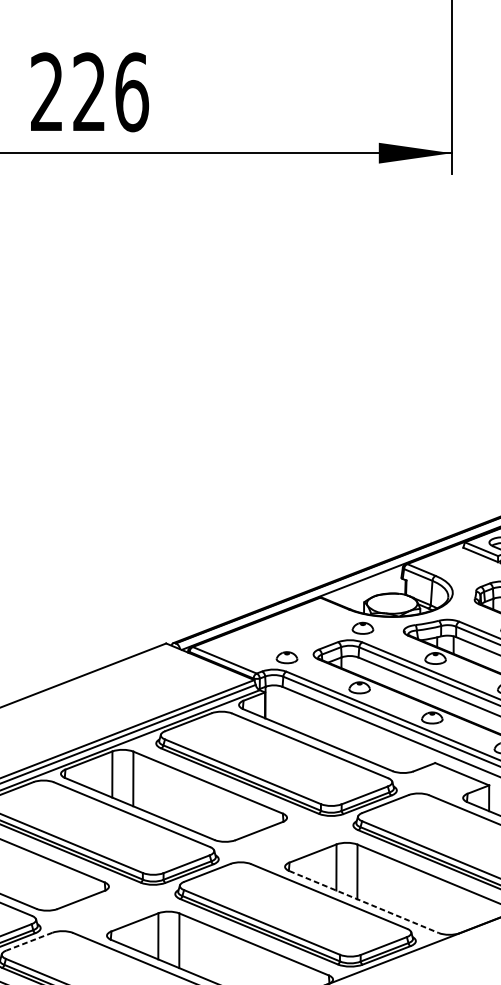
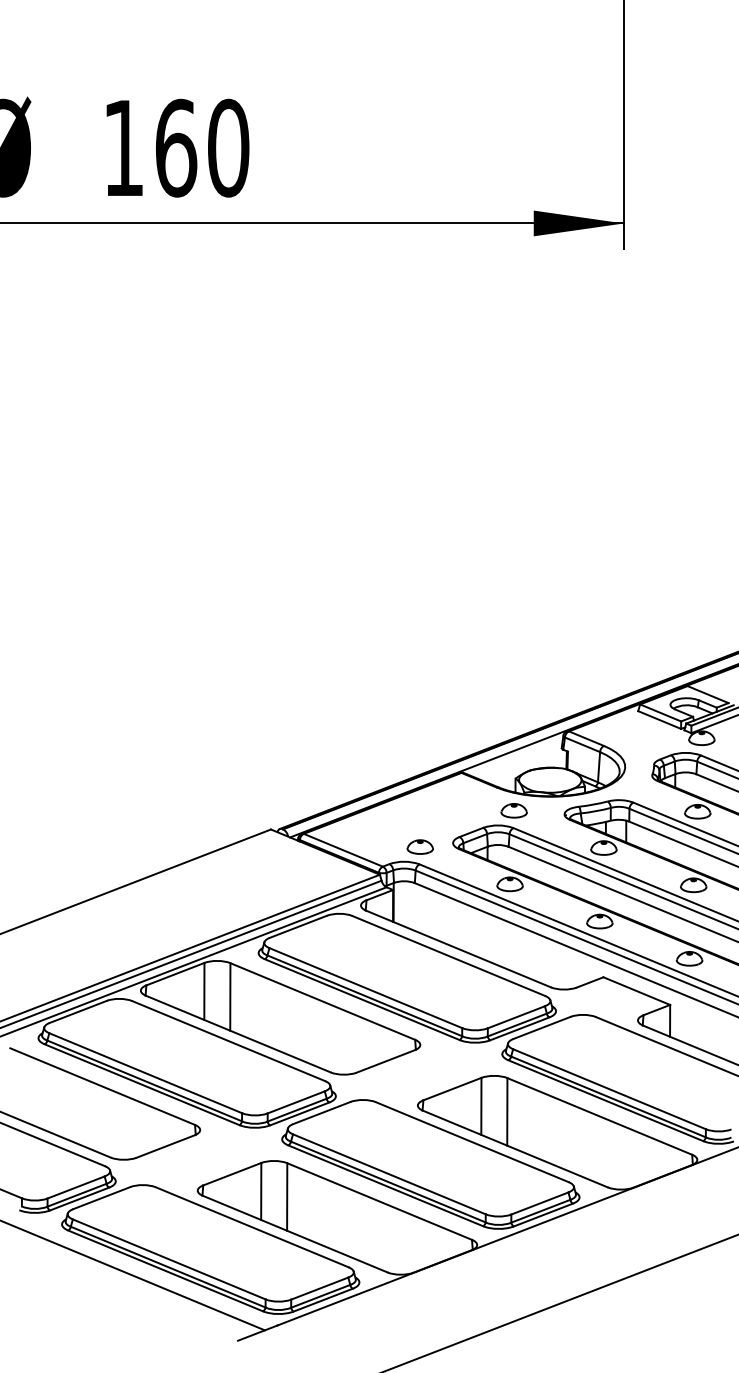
text: (89, 91) -> (176, 147), 226 -> 160
line: (364, 902) -> (515, 1149), dashed -> solid
line: (29, 942) -> (101, 1198), dashed -> solid

